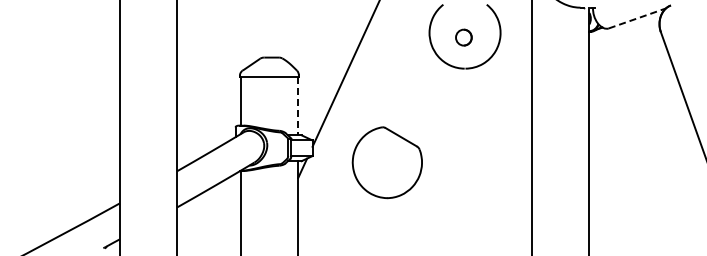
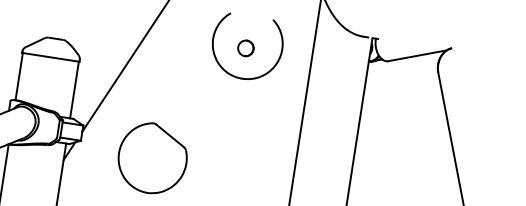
line: (637, 18) -> (417, 55), dashed -> solid
line: (298, 106) -> (74, 90), dashed -> solid

